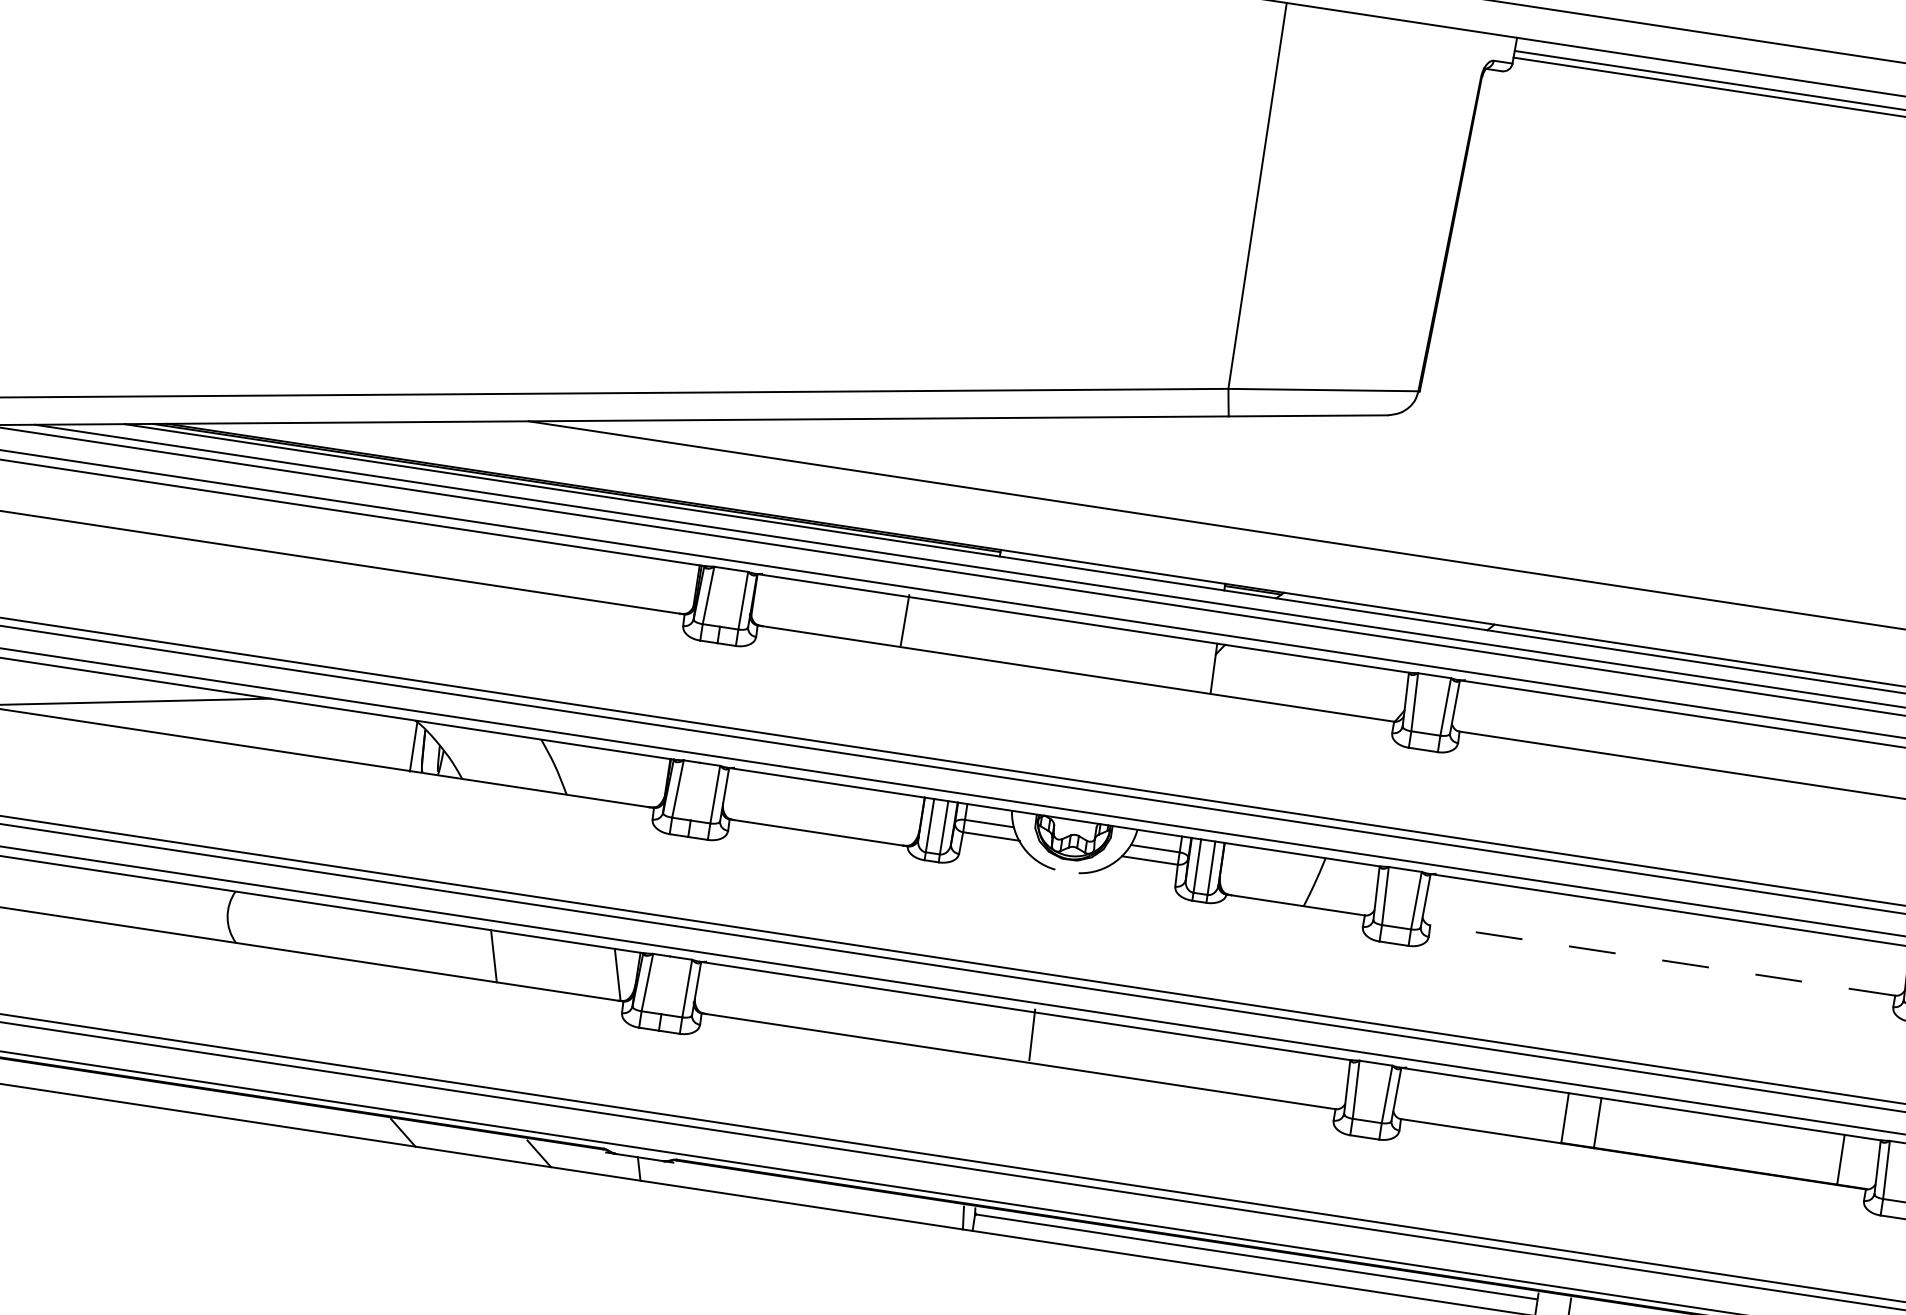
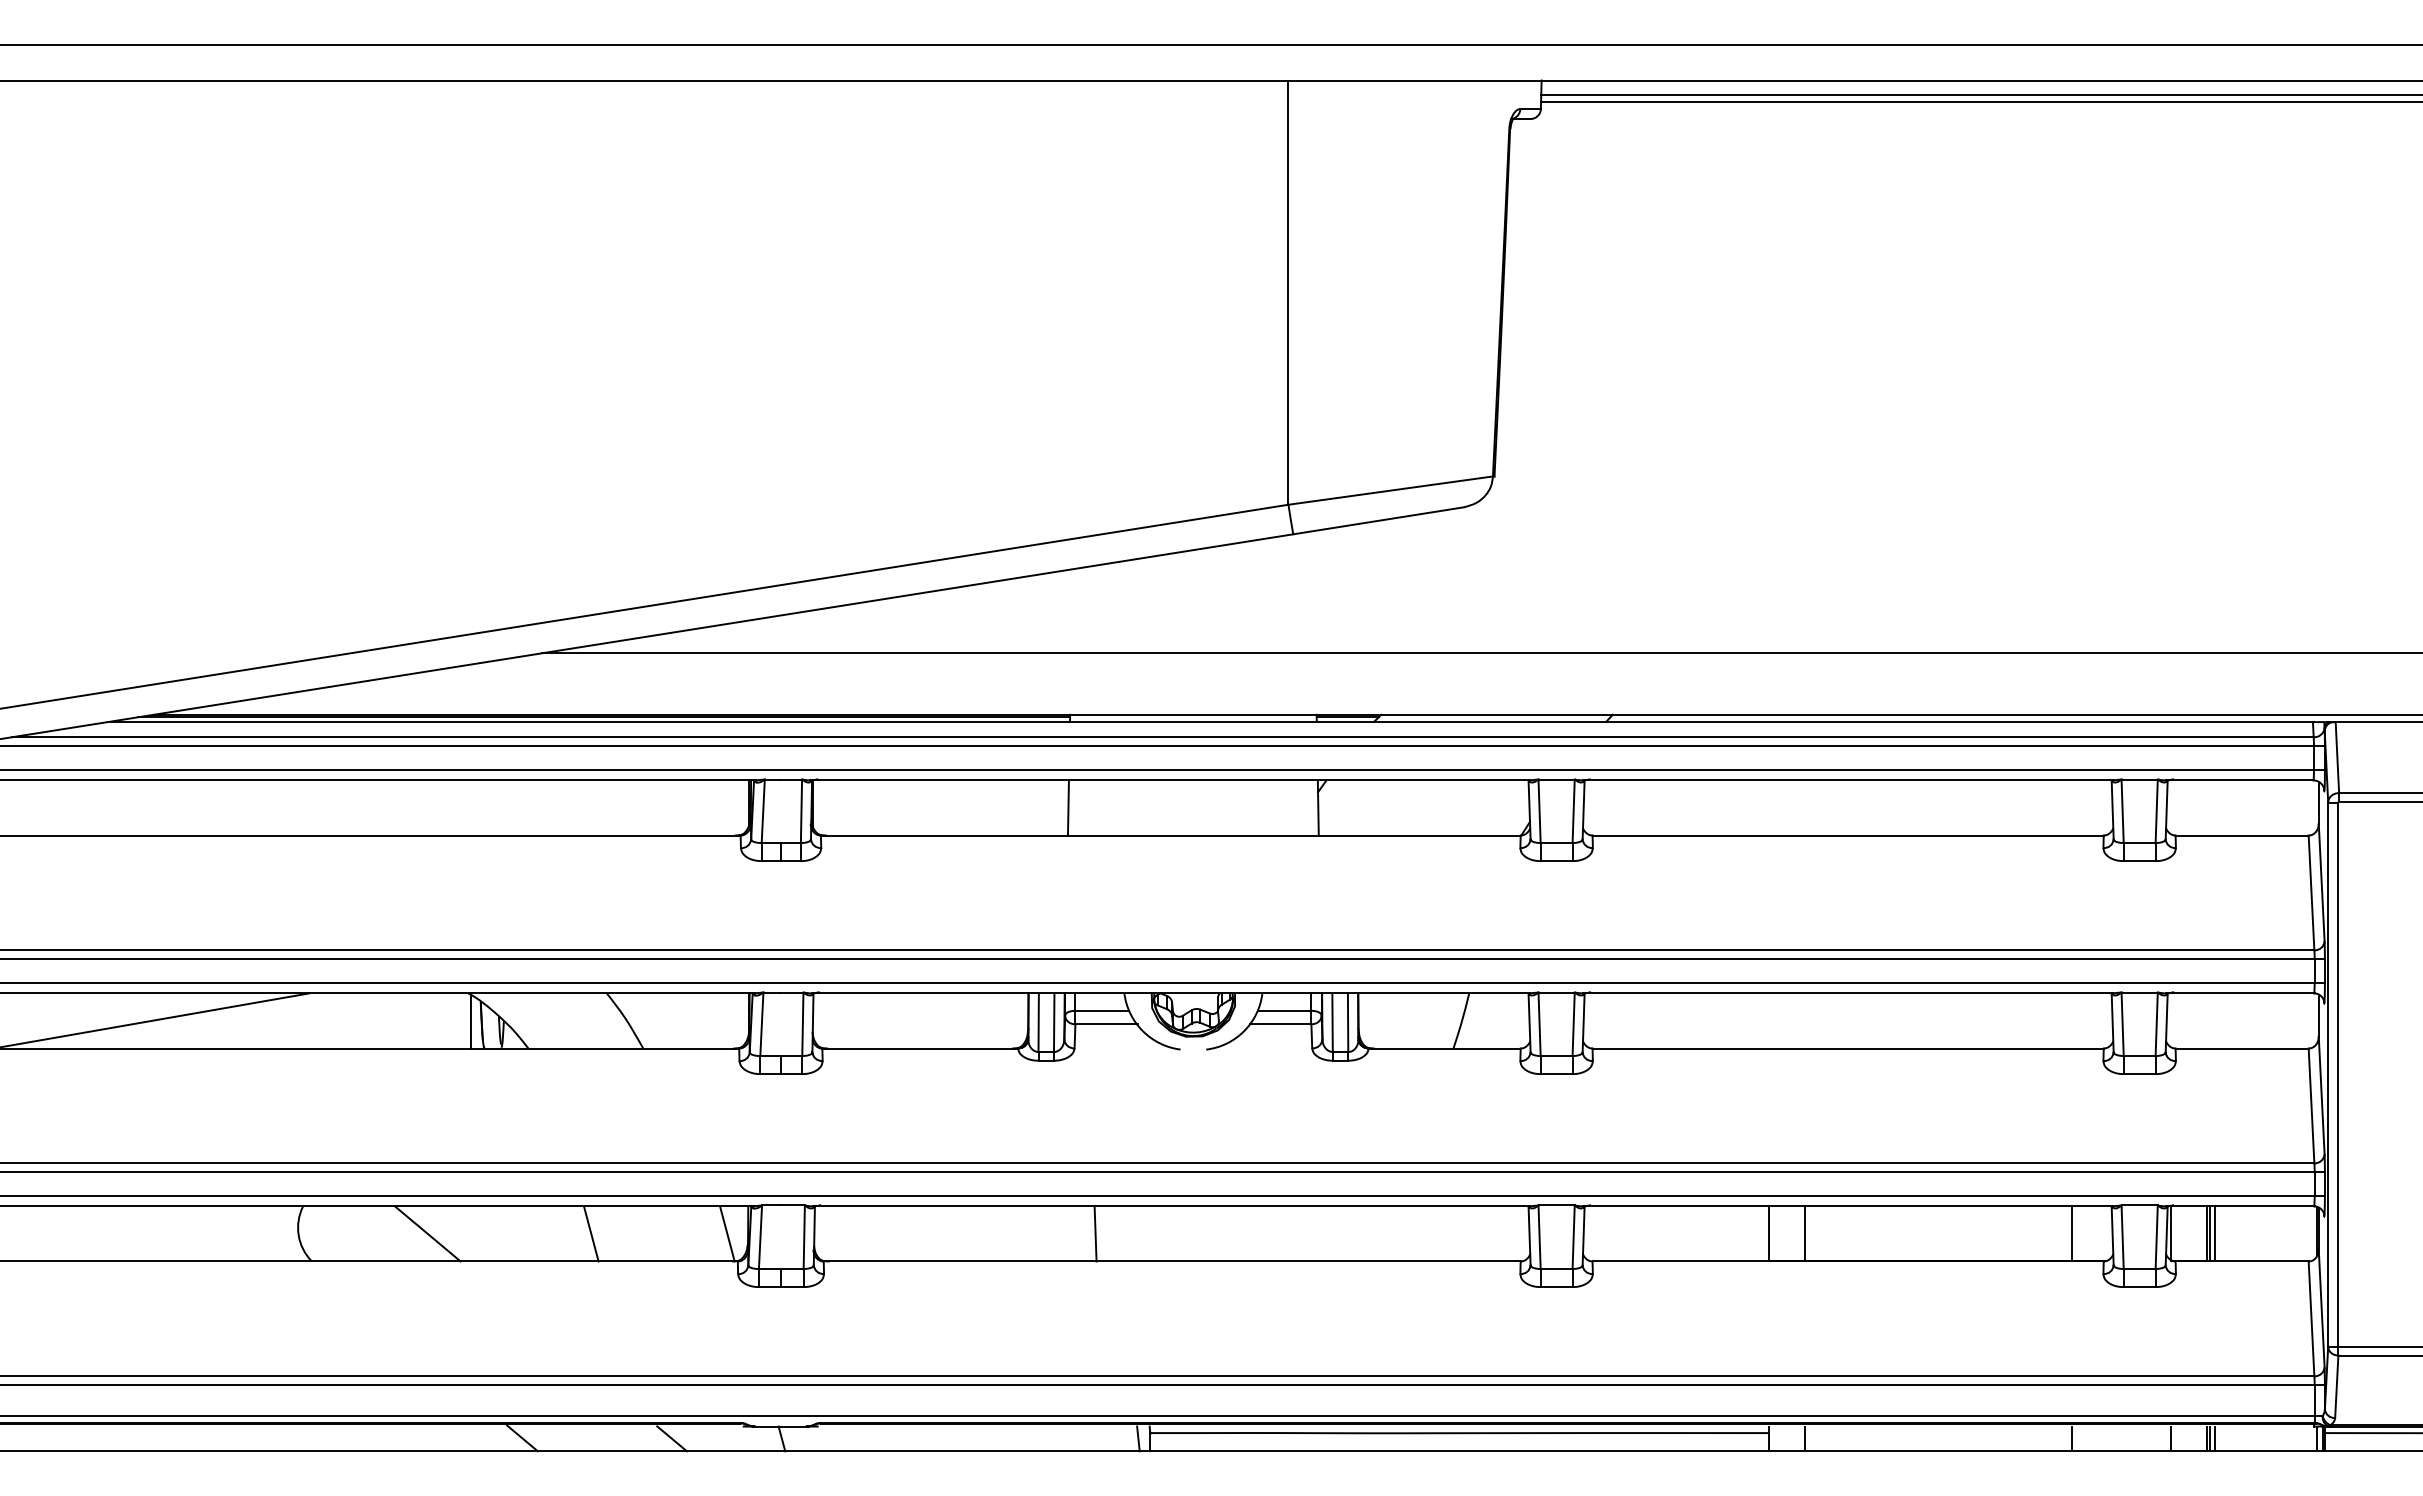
line: (904, 619) -> (1067, 807), moved
line: (345, 933) -> (427, 1233), added
line: (1663, 960) -> (1848, 1048), dashed -> solid
line: (1032, 1034) -> (1095, 1233), moved

